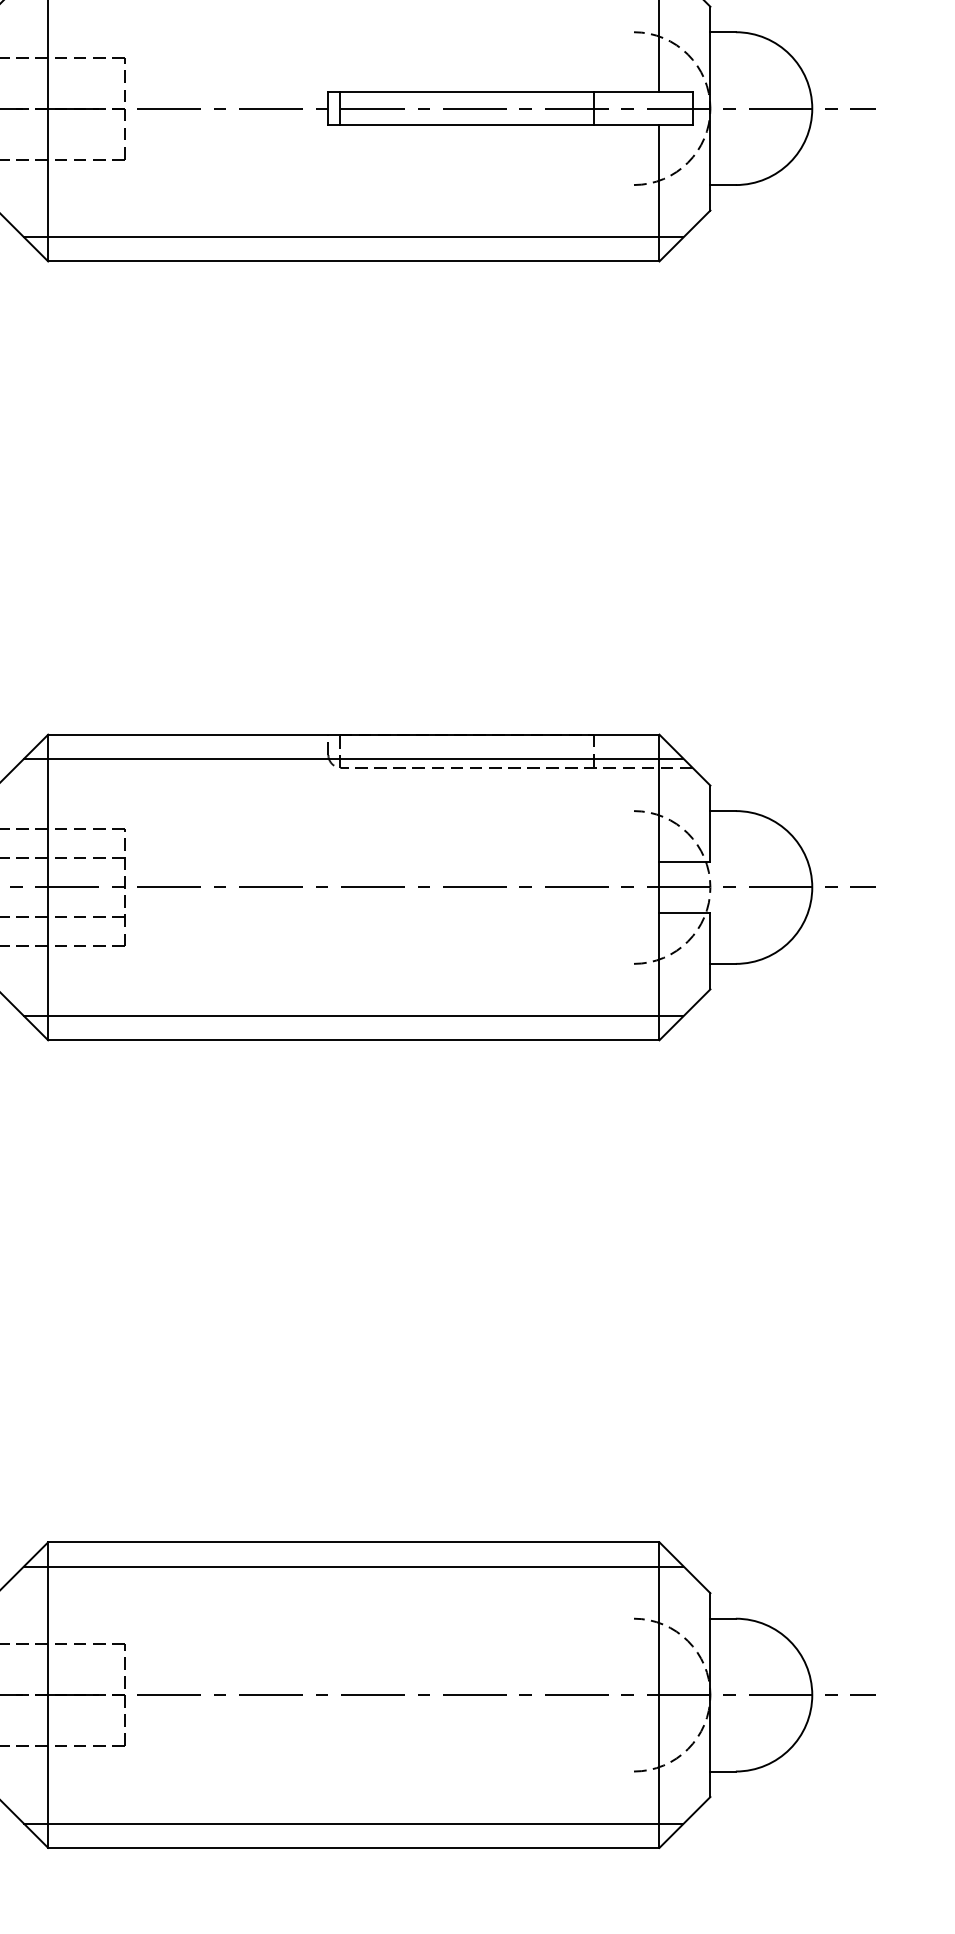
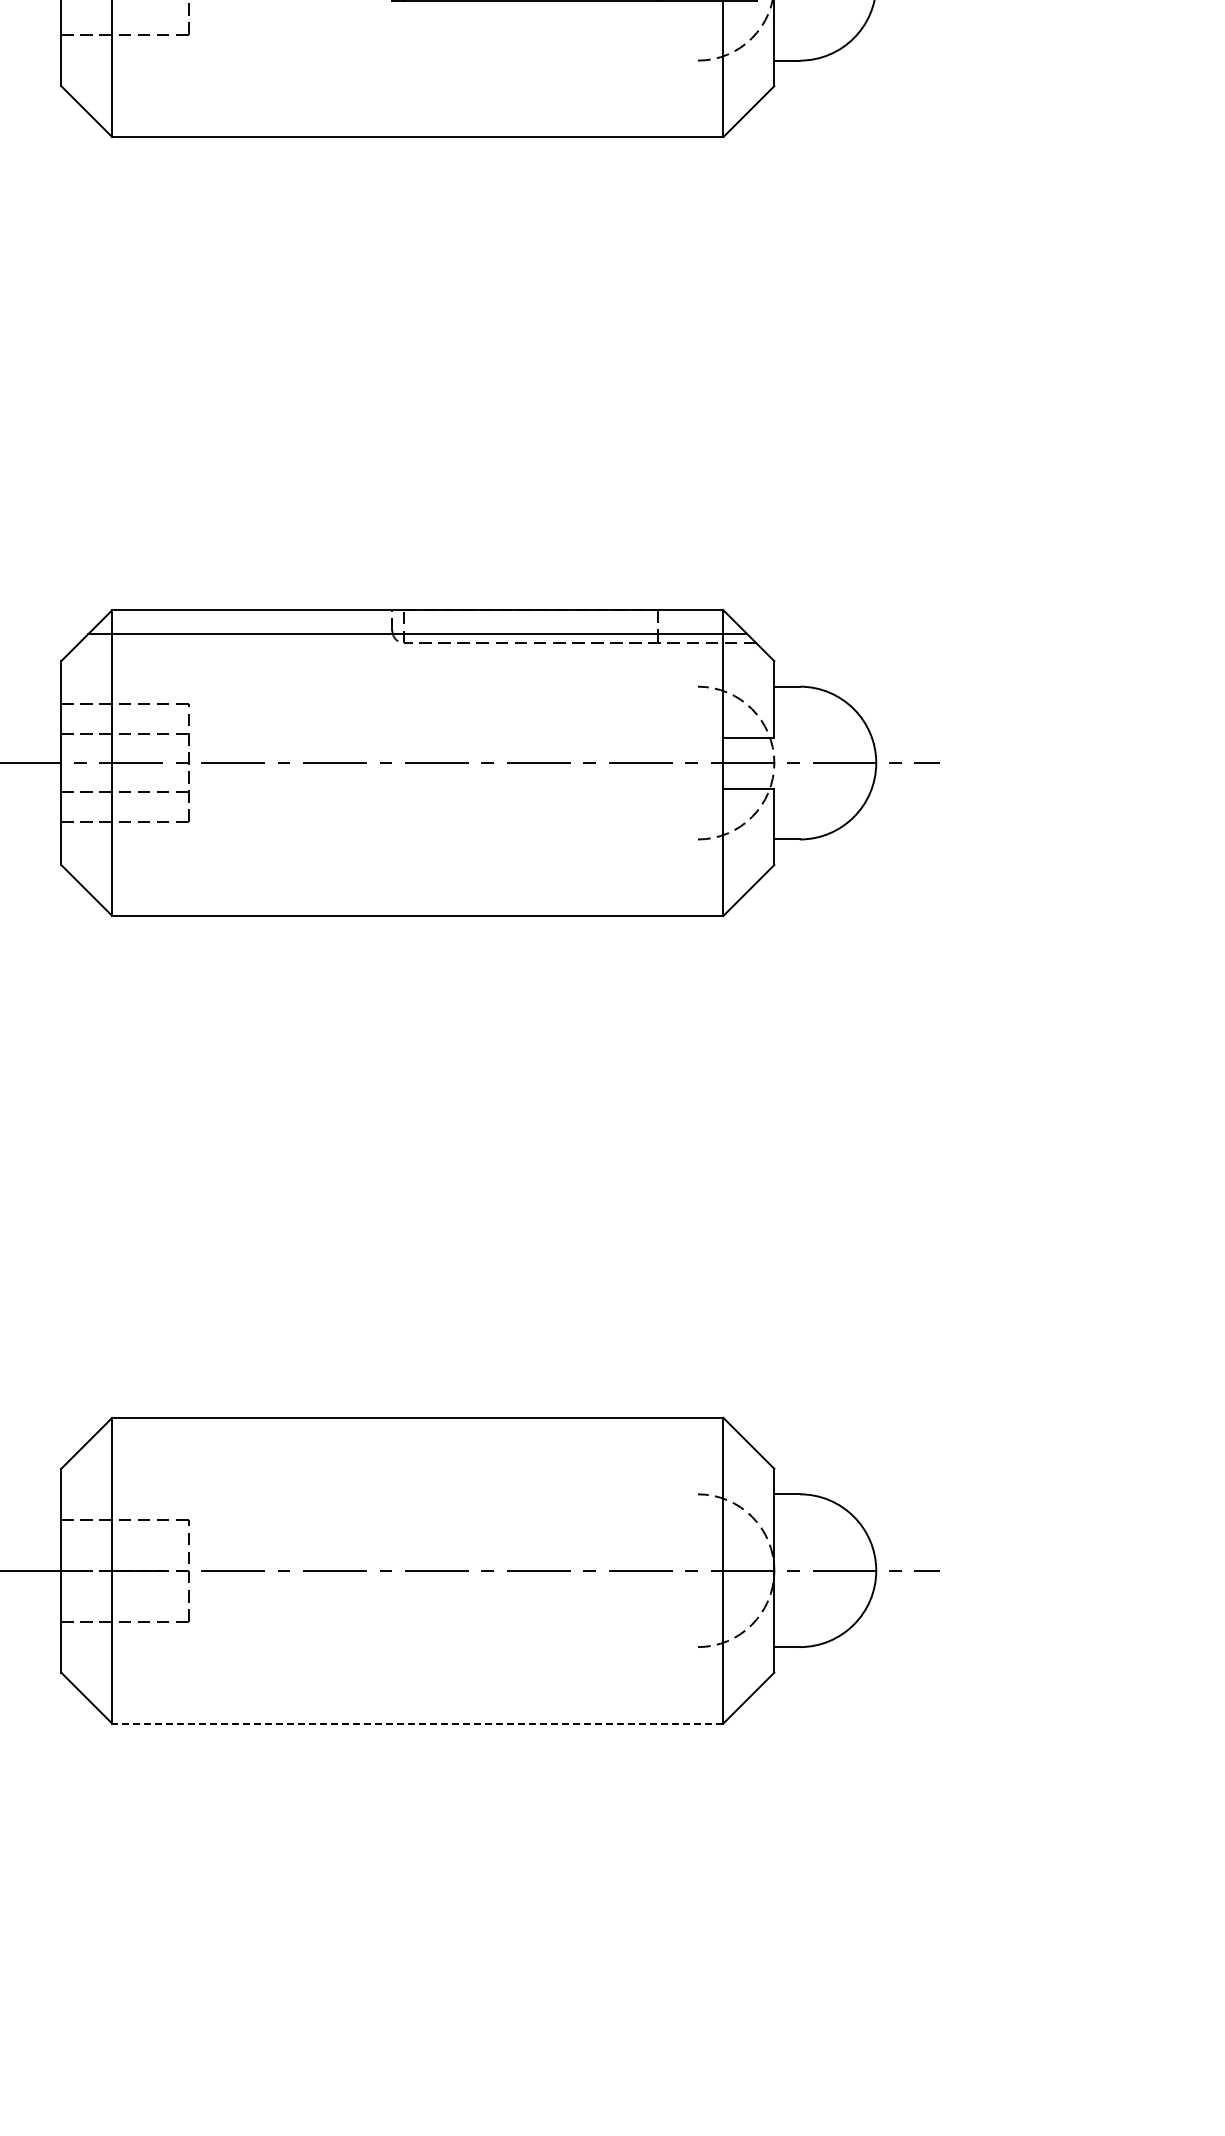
line: (353, 236) -> (417, 112), removed
line: (353, 1015) -> (417, 891), removed
line: (353, 1566) -> (417, 1442), removed
line: (353, 1823) -> (417, 1699), removed
line: (353, 1847) -> (417, 1723), solid -> dashed

